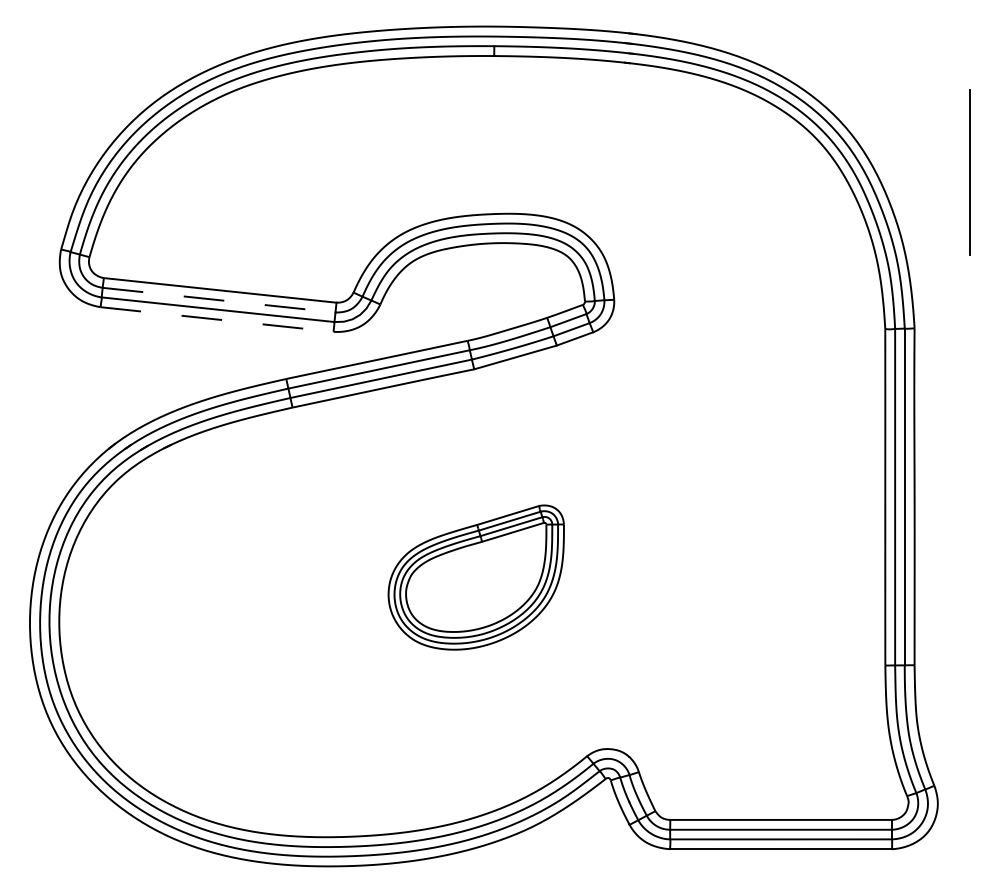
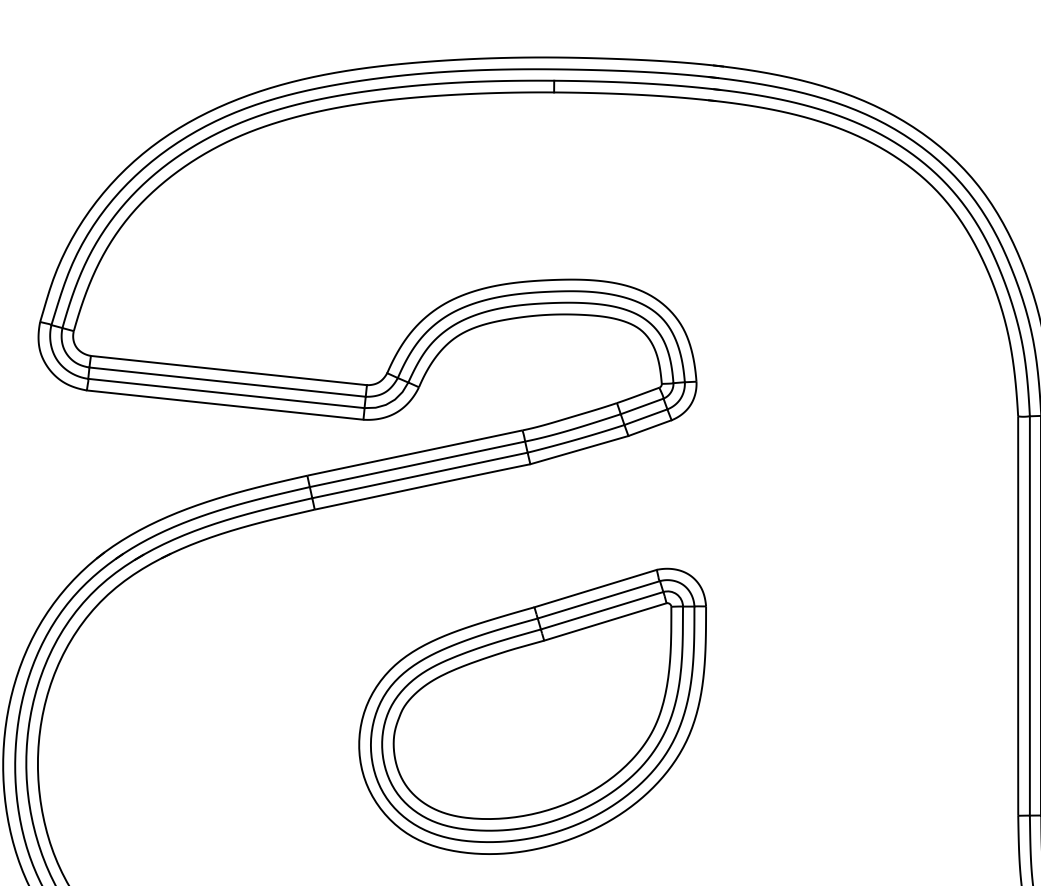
line: (219, 300) -> (228, 382), dashed -> solid
line: (217, 319) -> (225, 405), dashed -> solid
part: (476, 577) -> (533, 711), size x1.67

